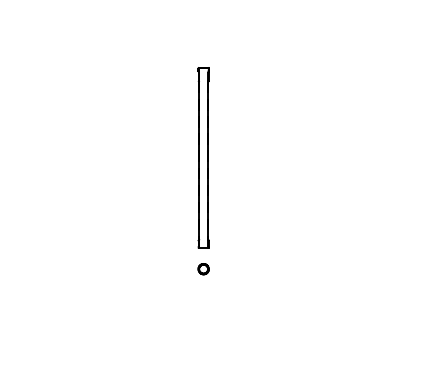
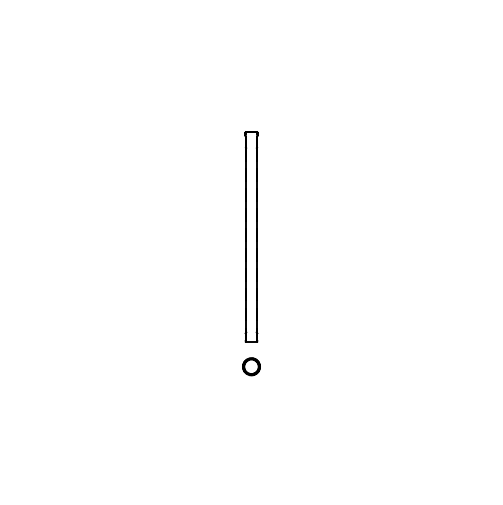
part: (203, 269) -> (251, 366), size x1.4

